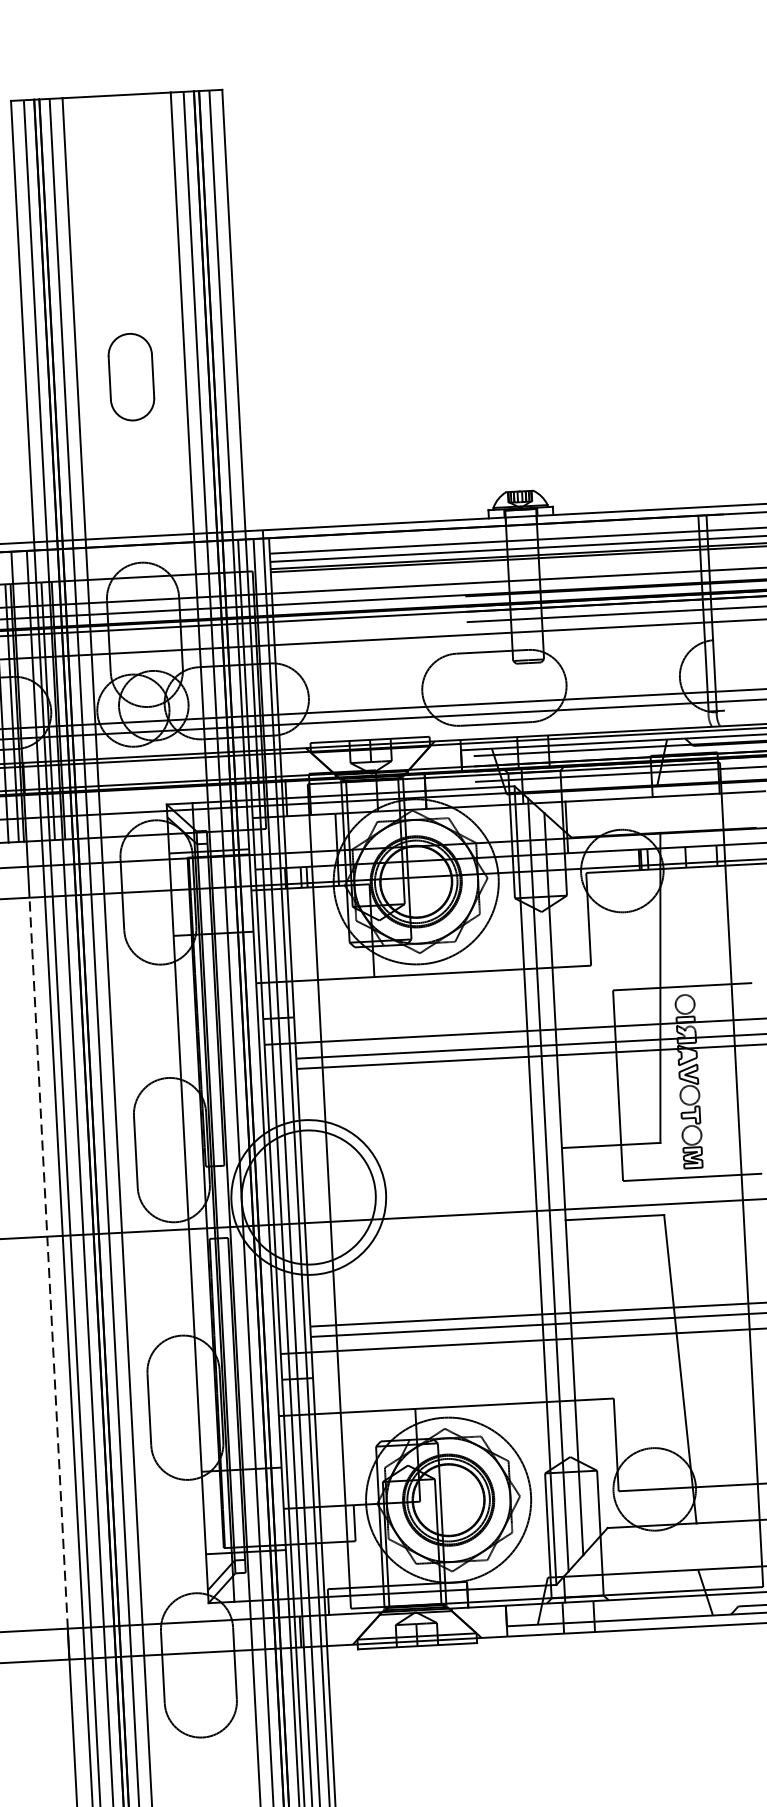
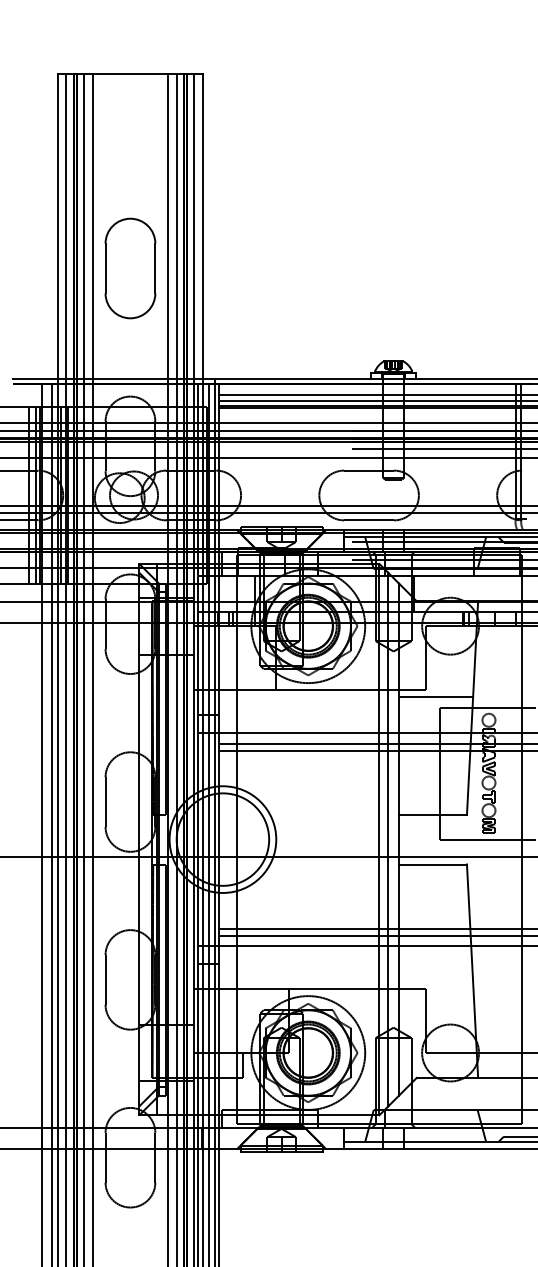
part: (131, 377) -> (130, 268), size x1.67
line: (605, 975) -> (435, 697), added
line: (48, 1261) -> (41, 874), dashed -> solid

